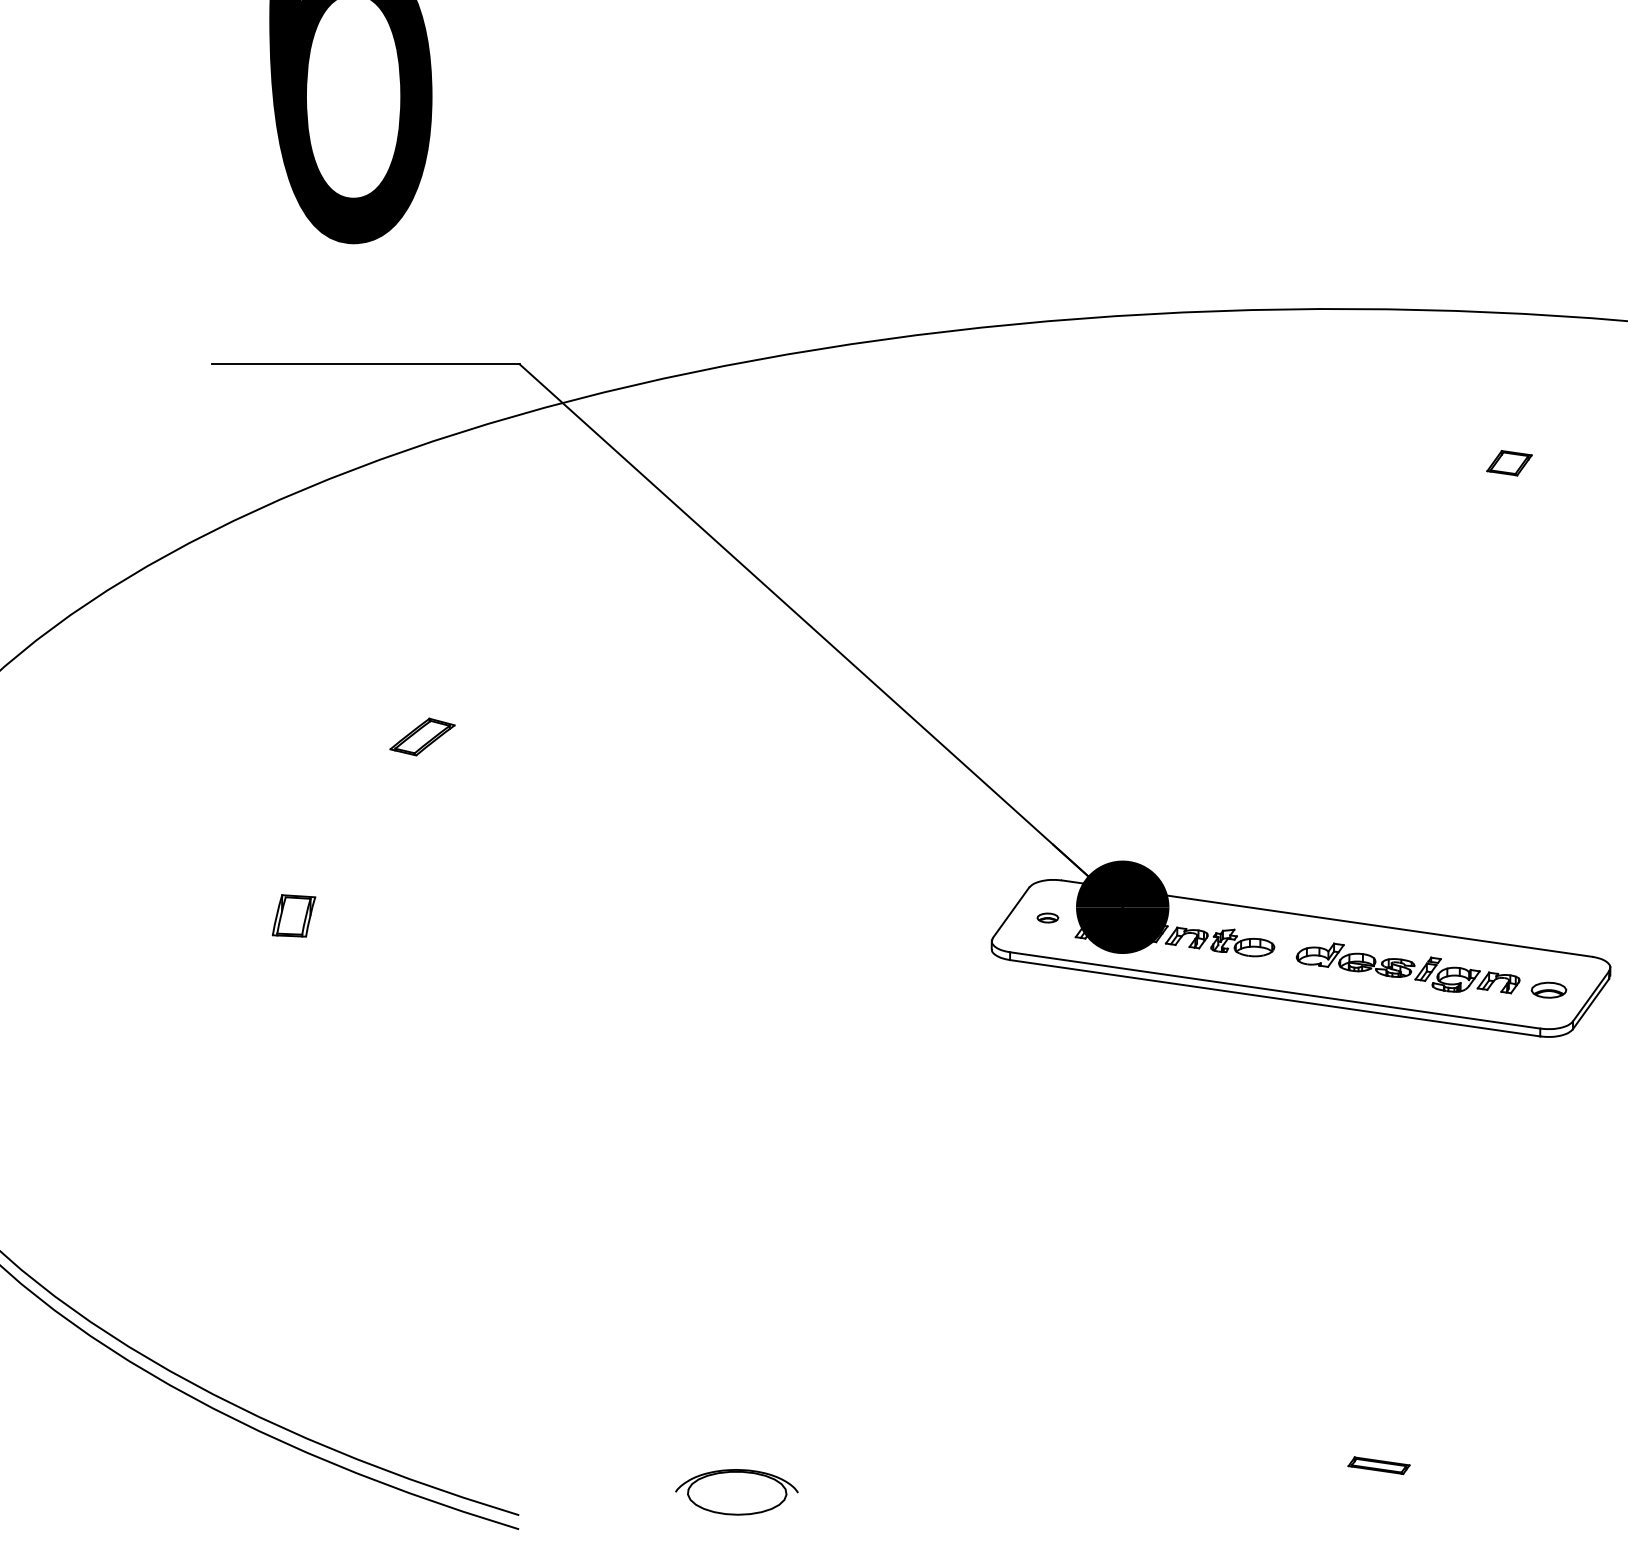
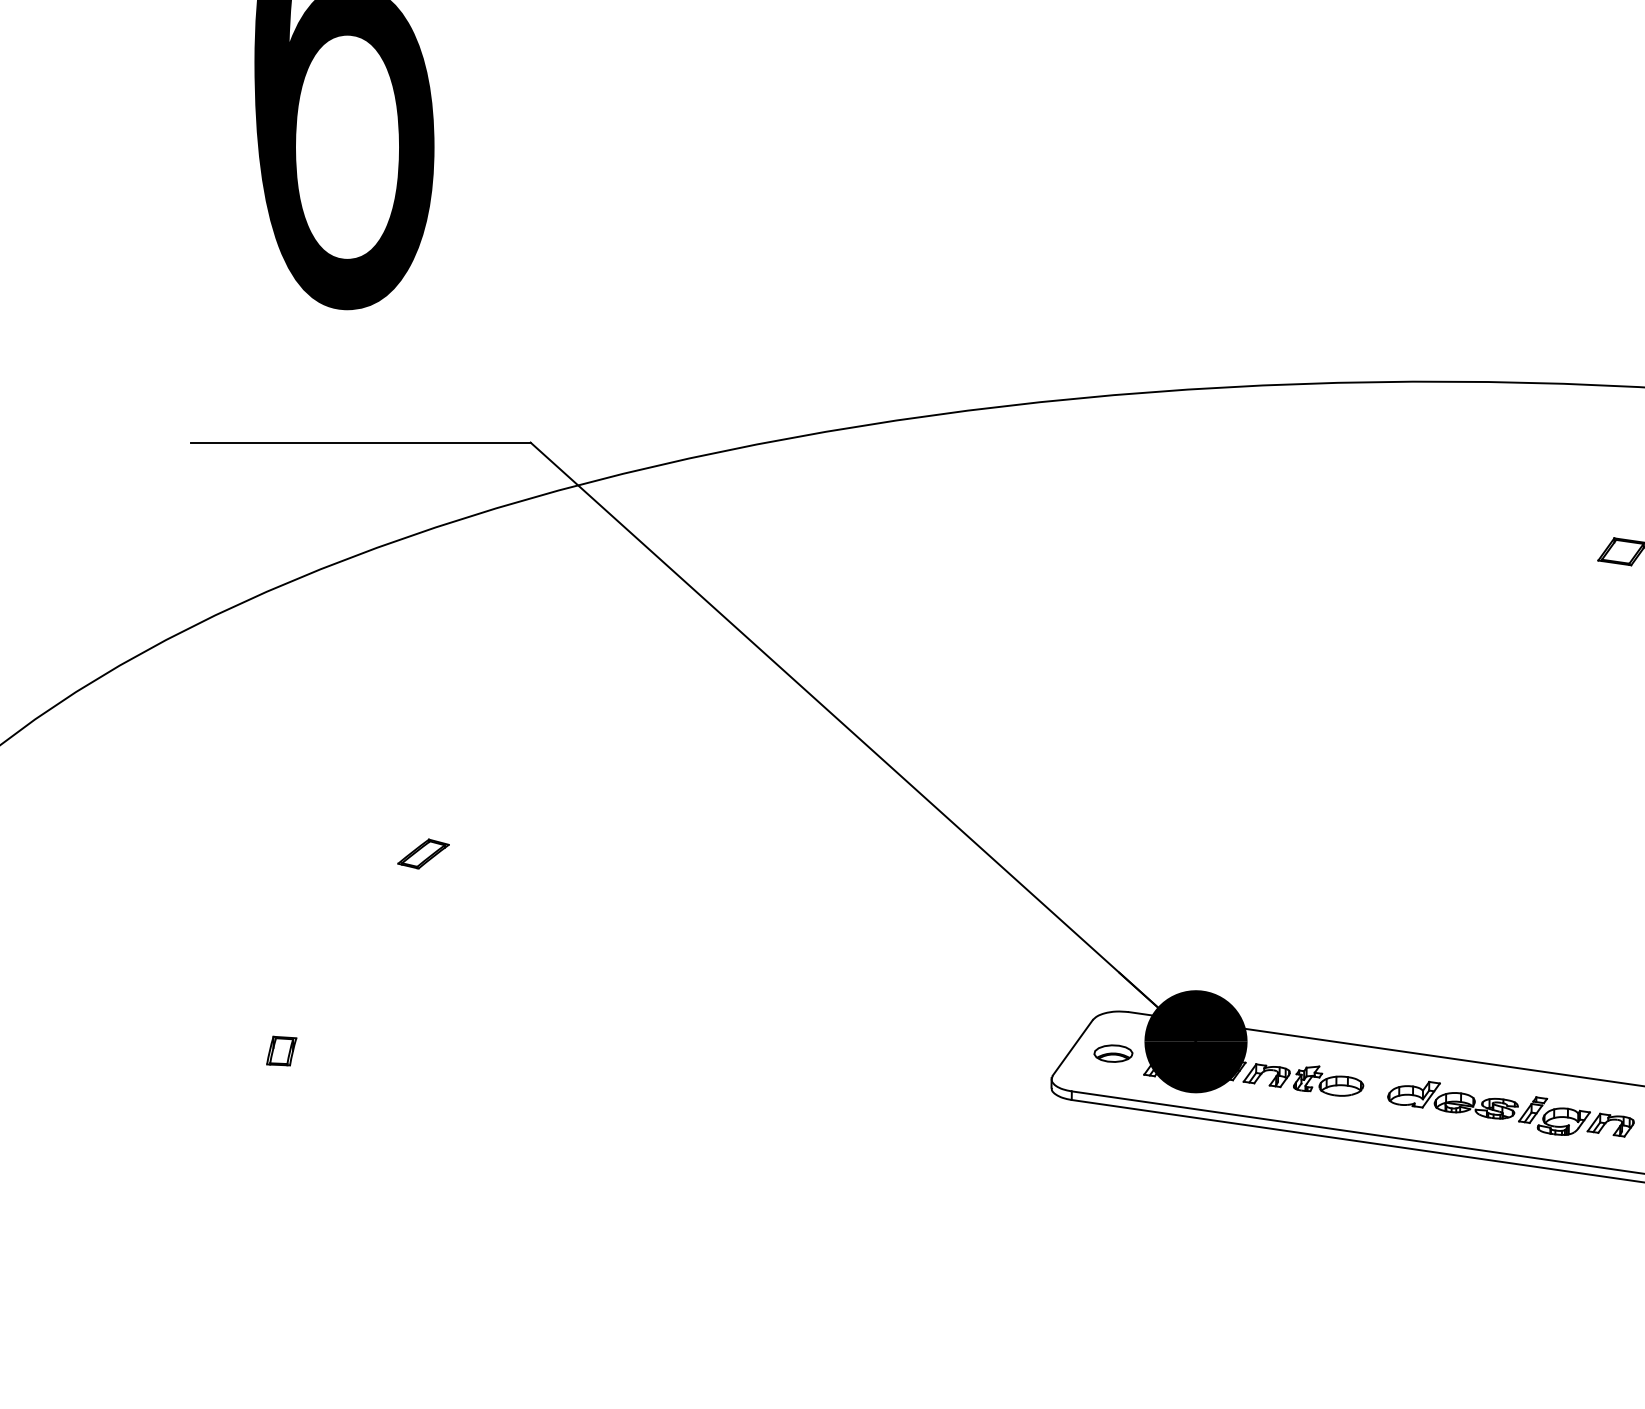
part: (422, 737) -> (423, 854), size x0.71
part: (293, 915) -> (281, 1050), size x0.62
part: (1047, 917) -> (1113, 1053), size x1.67

